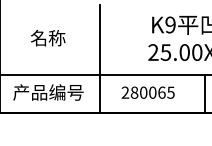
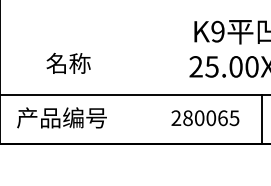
text: (48, 37) -> (68, 62), moved
line: (99, 59) -> (127, 75), removed
text: (148, 92) -> (205, 118), moved

